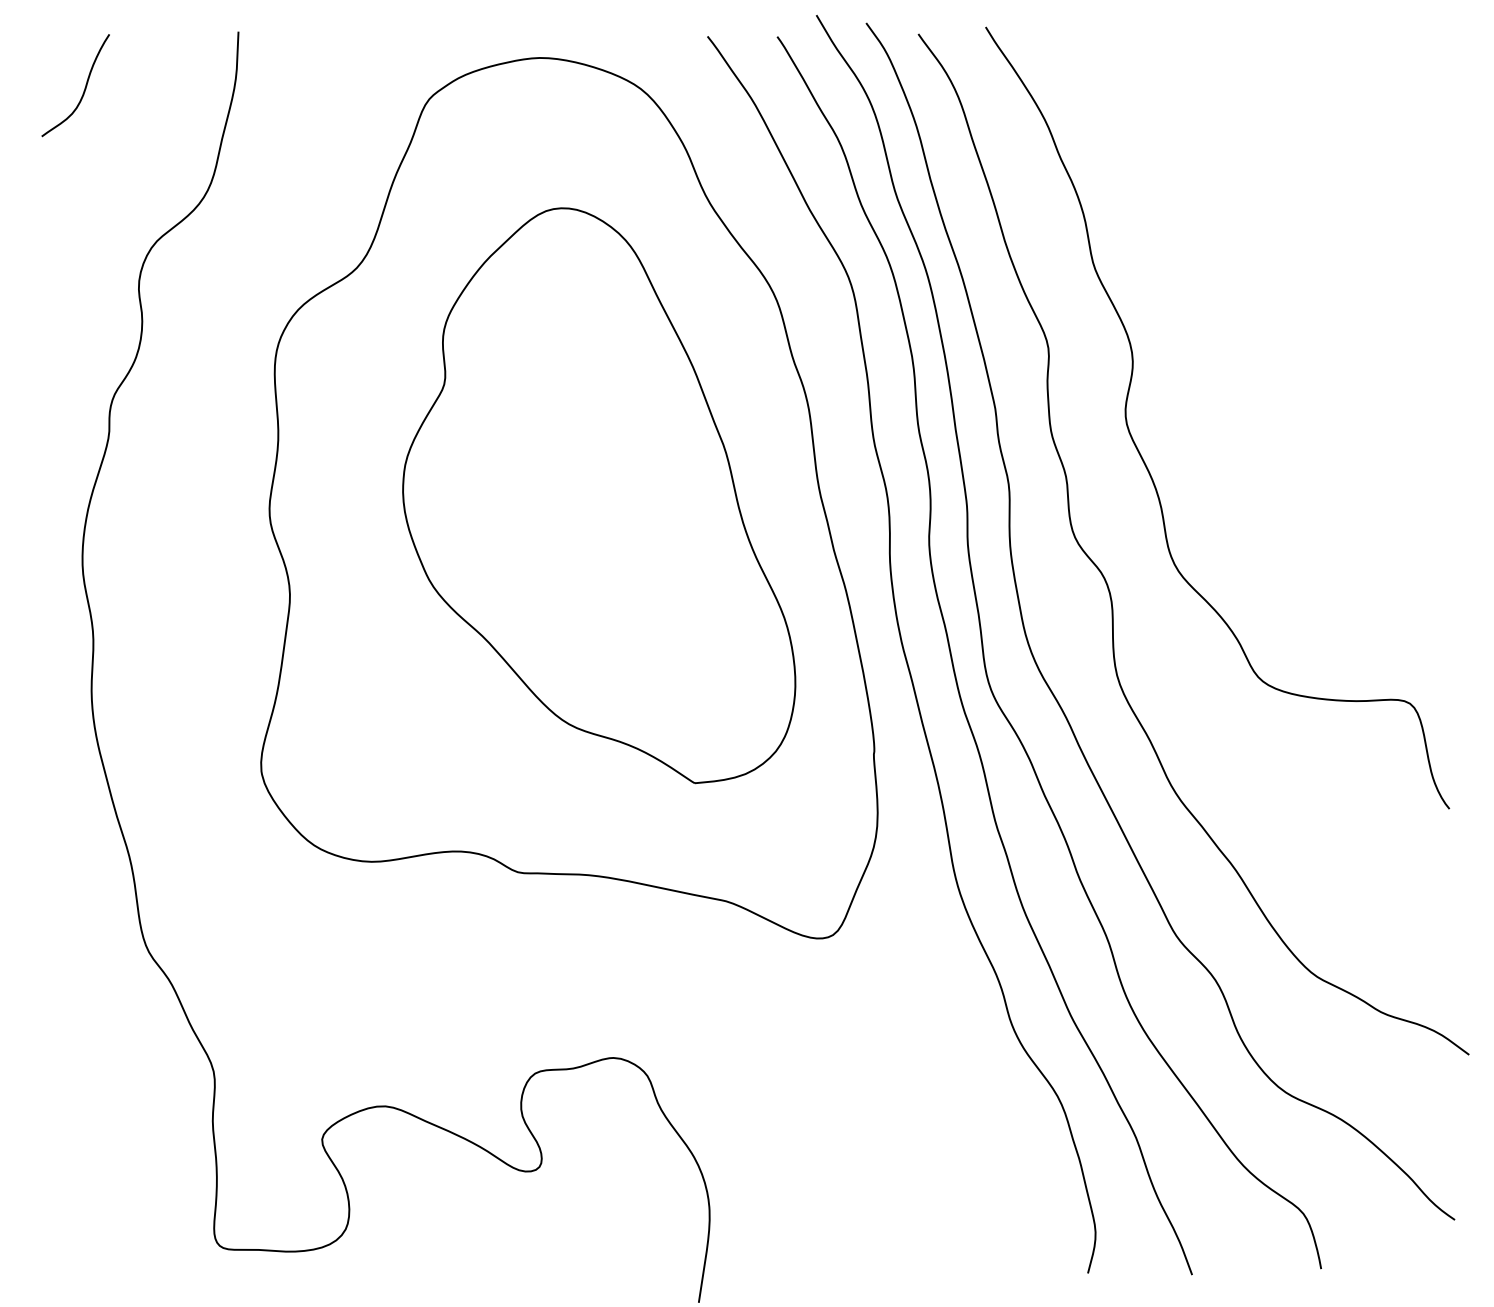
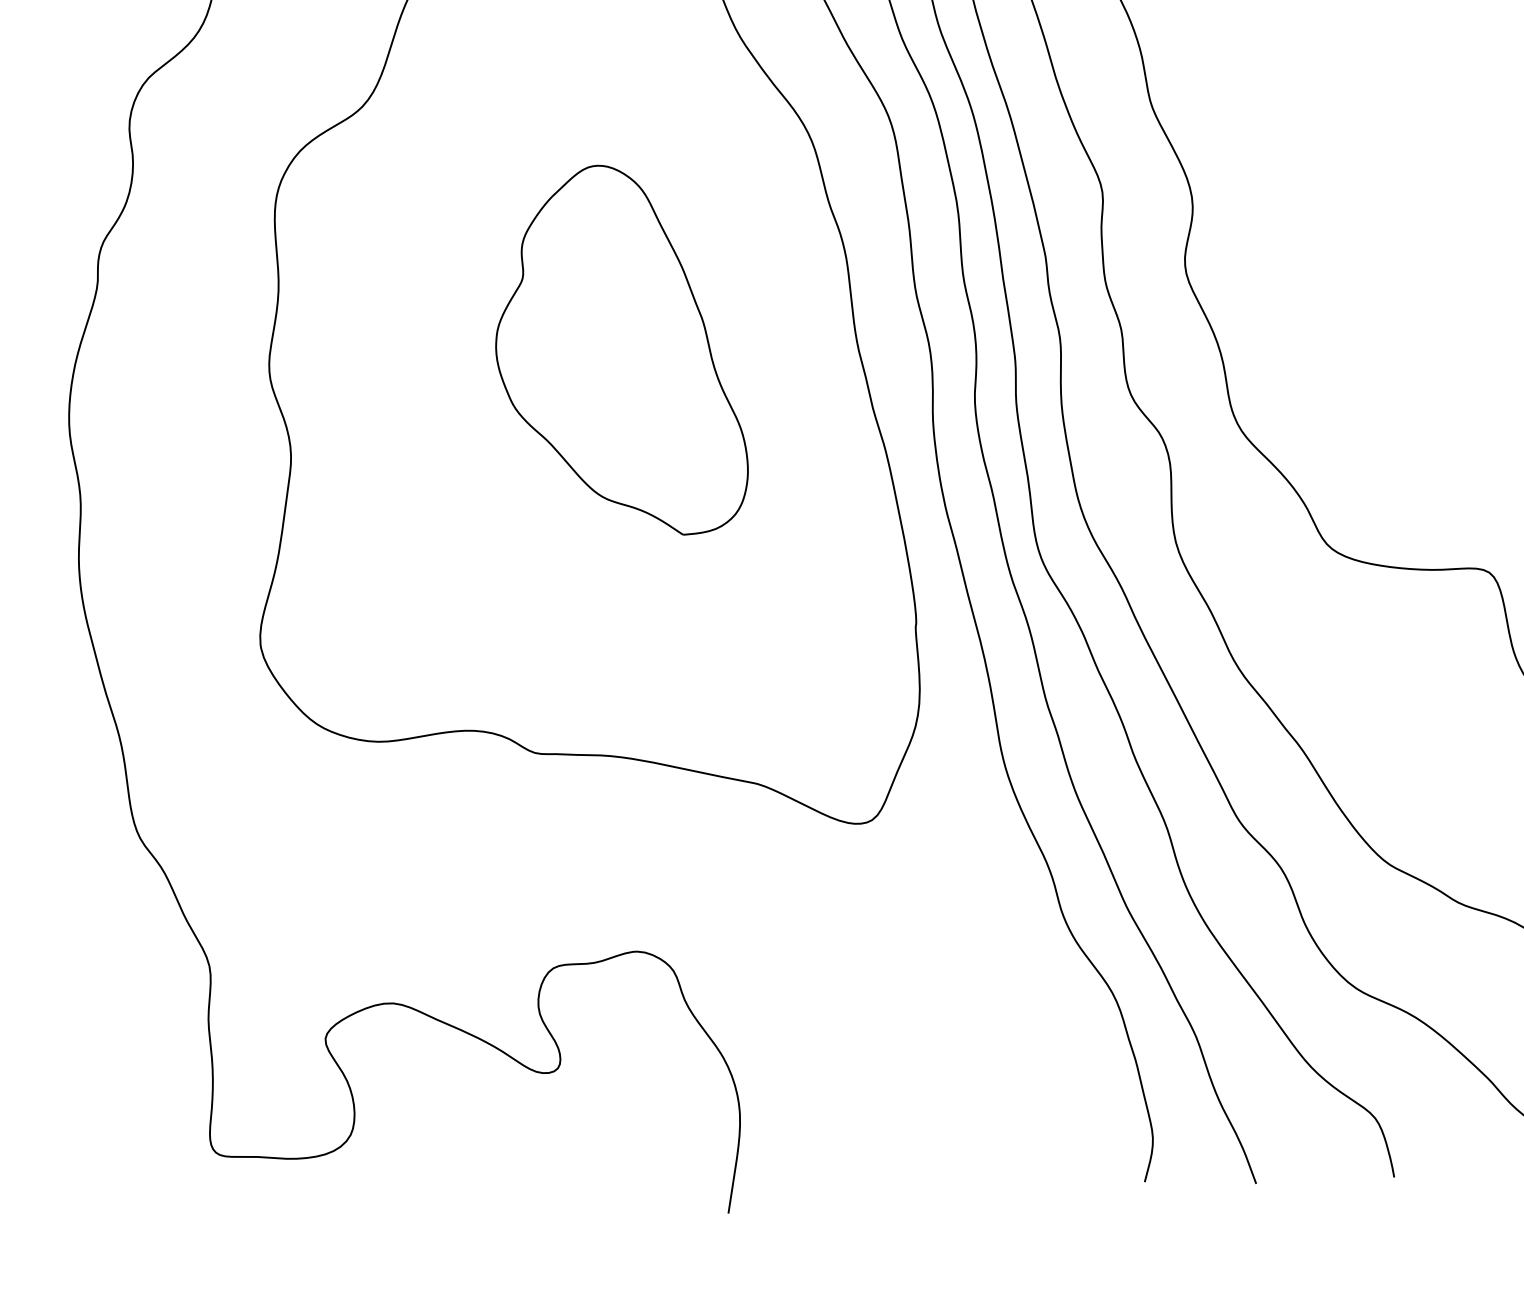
part: (599, 495) -> (622, 349), size x0.6

